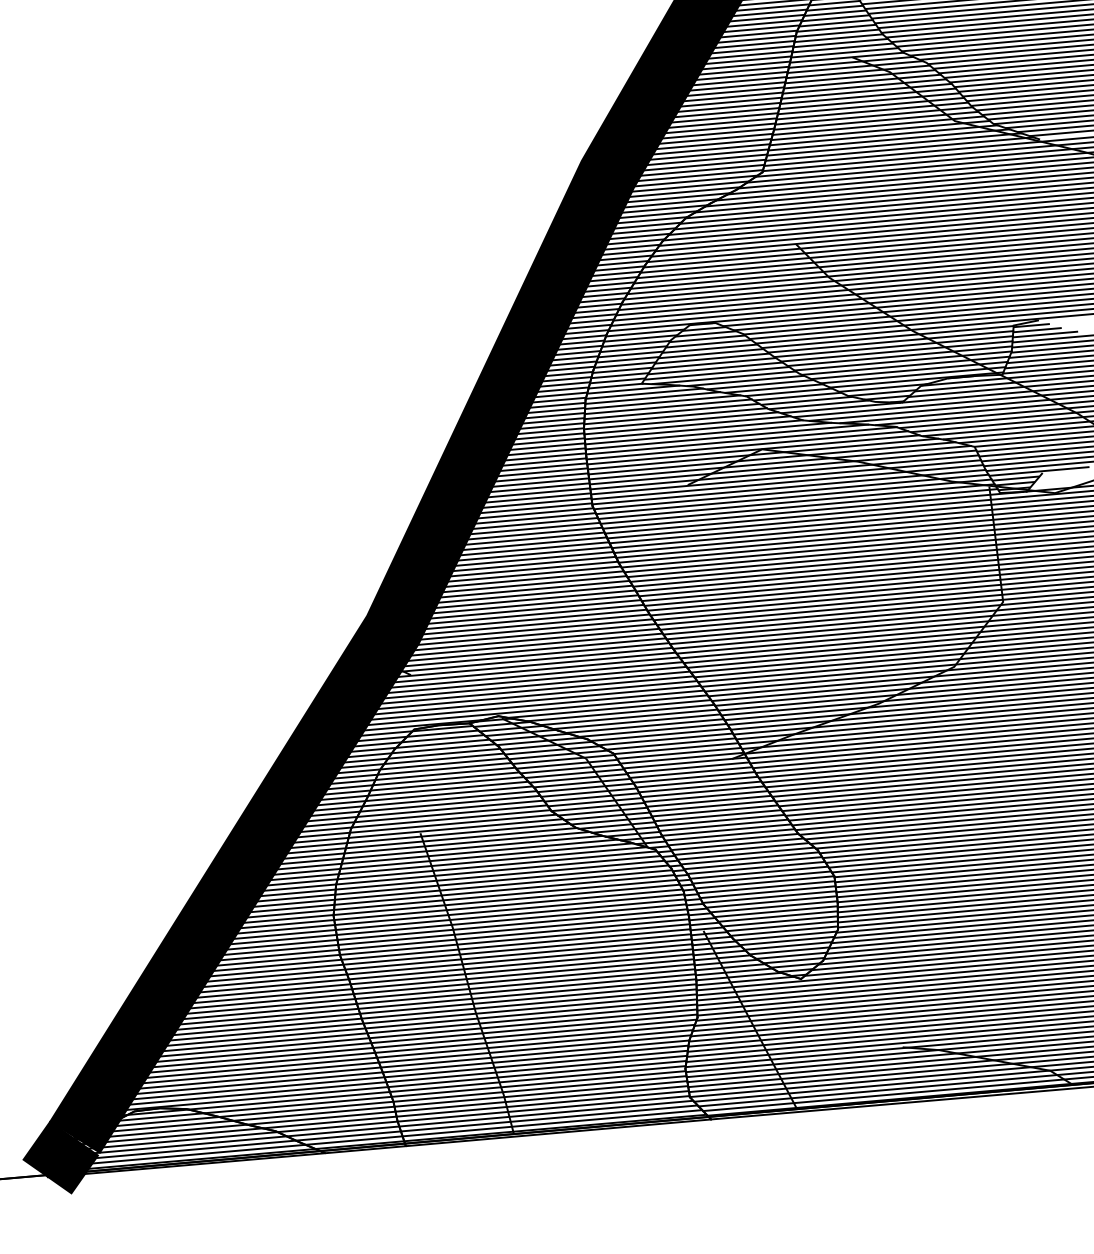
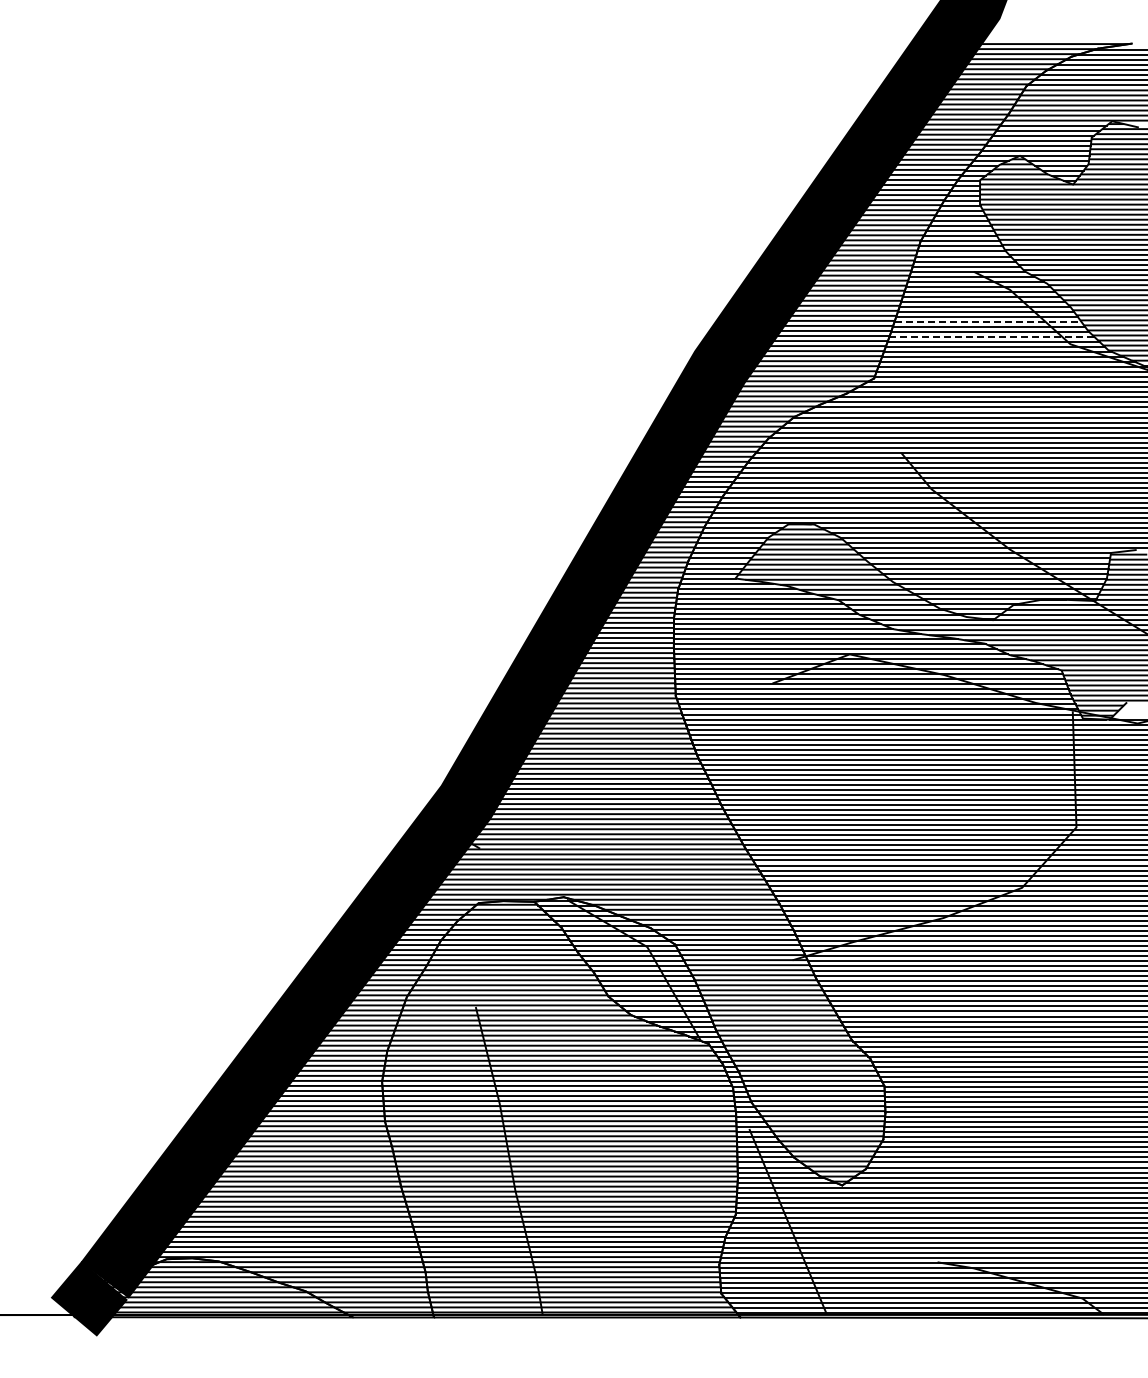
line: (871, 105) -> (988, 321), solid -> dashed
line: (875, 121) -> (991, 337), solid -> dashed

